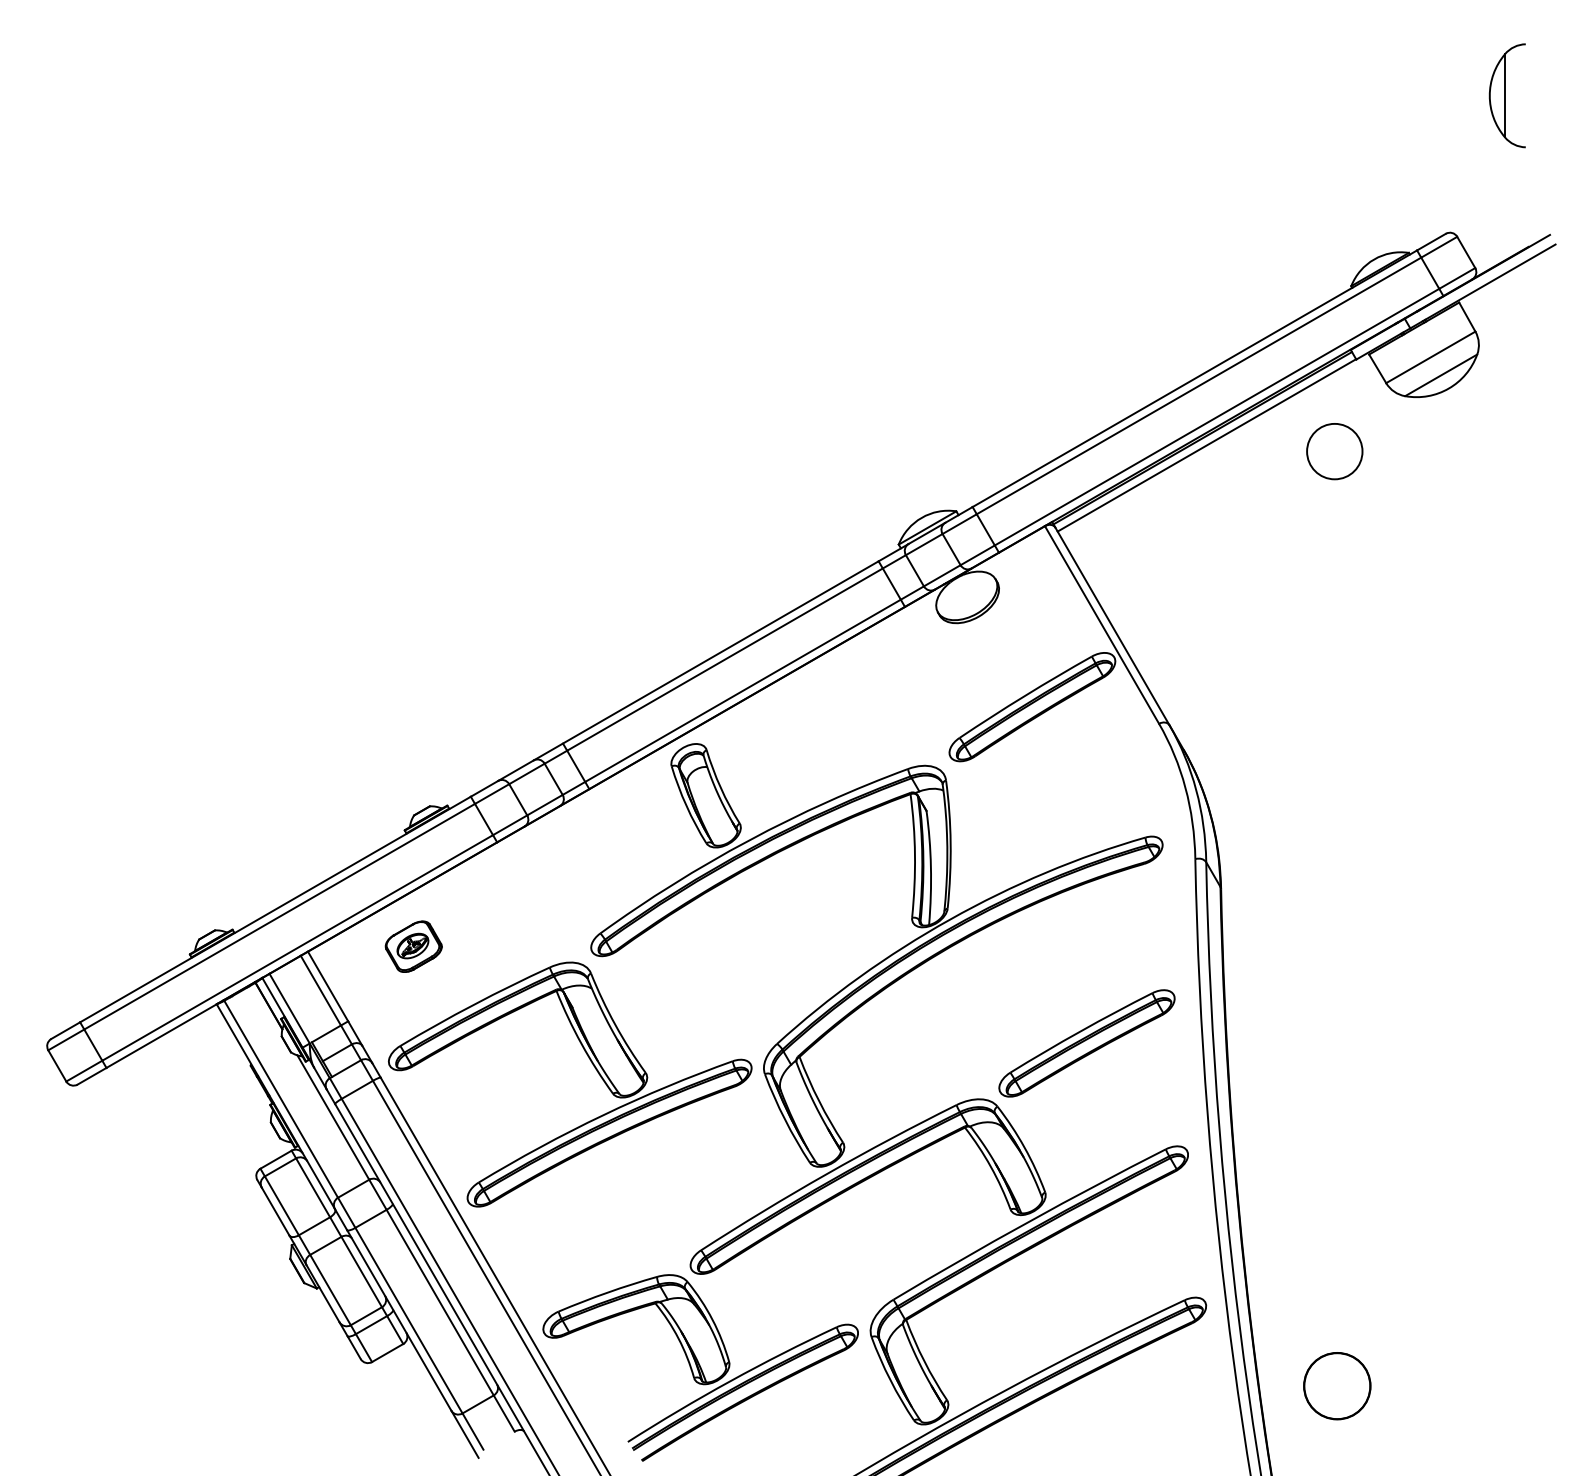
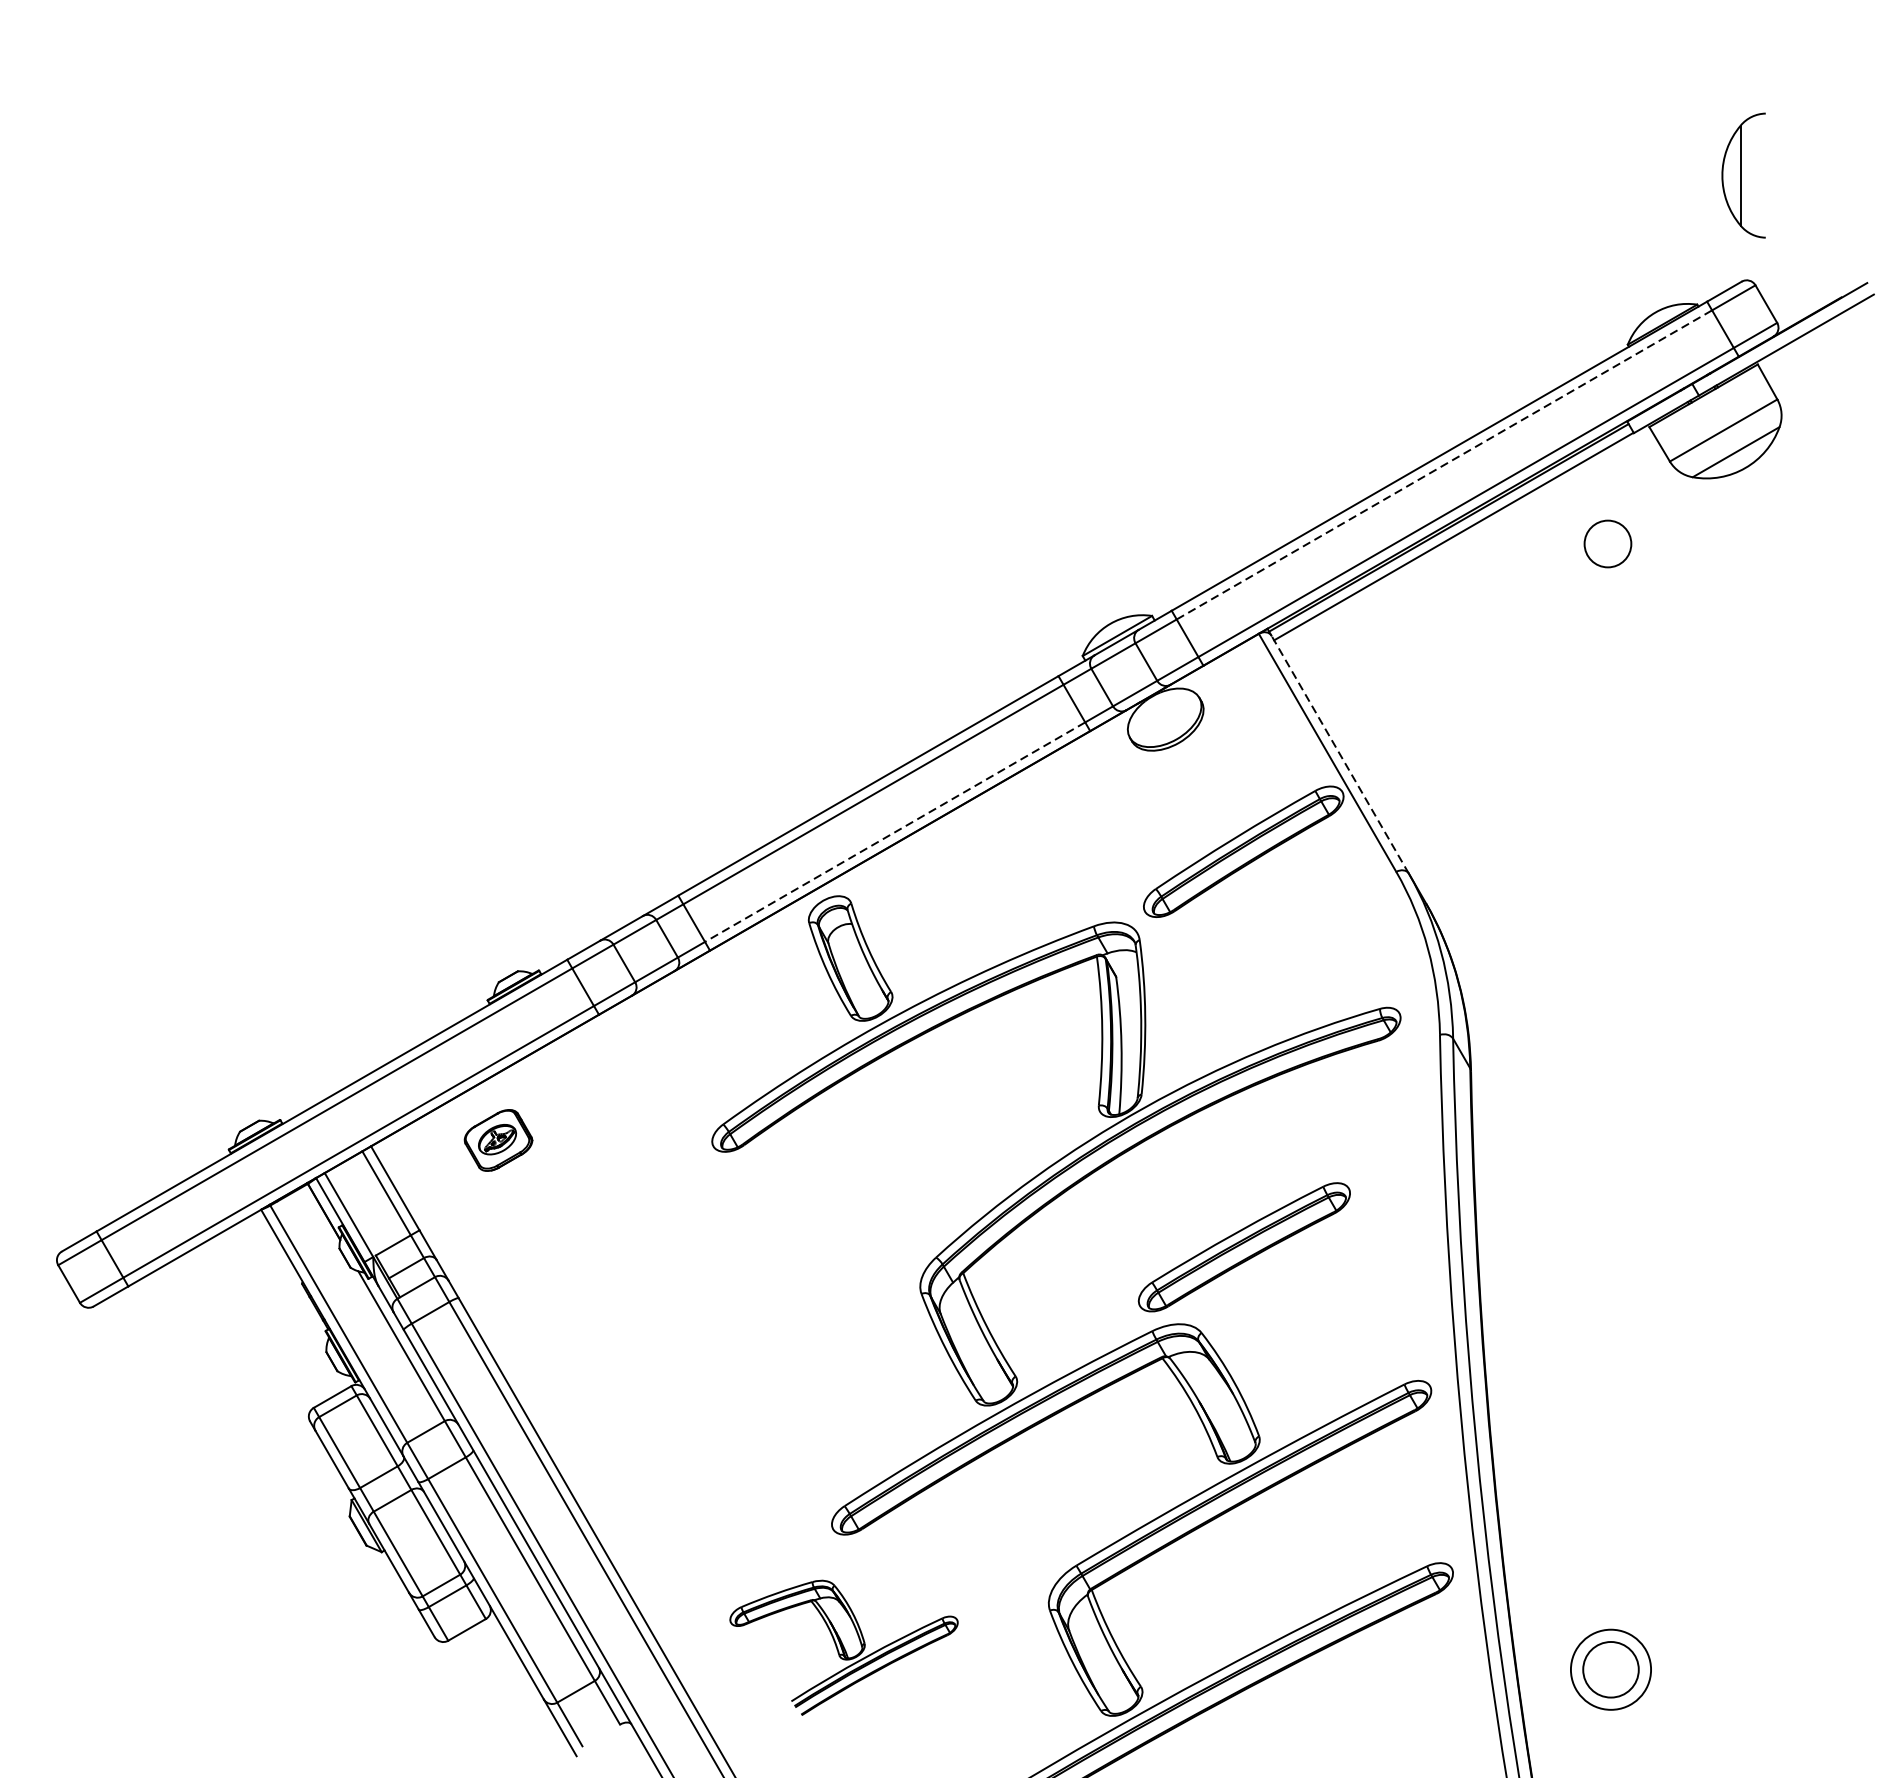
part: (1506, 95) -> (1742, 175), moved
line: (1199, 385) -> (1444, 464), solid -> dashed
circle: (1334, 451) -> (1607, 543), size x0.7
line: (1112, 626) -> (1340, 754), solid -> dashed
line: (742, 691) -> (894, 832), solid -> dashed
part: (1086, 1043) -> (1243, 1247), moved
part: (594, 1068) -> (716, 1287), removed
part: (700, 1367) -> (843, 1647), size x0.6
circle: (1337, 1386) -> (1611, 1670), size x0.7

